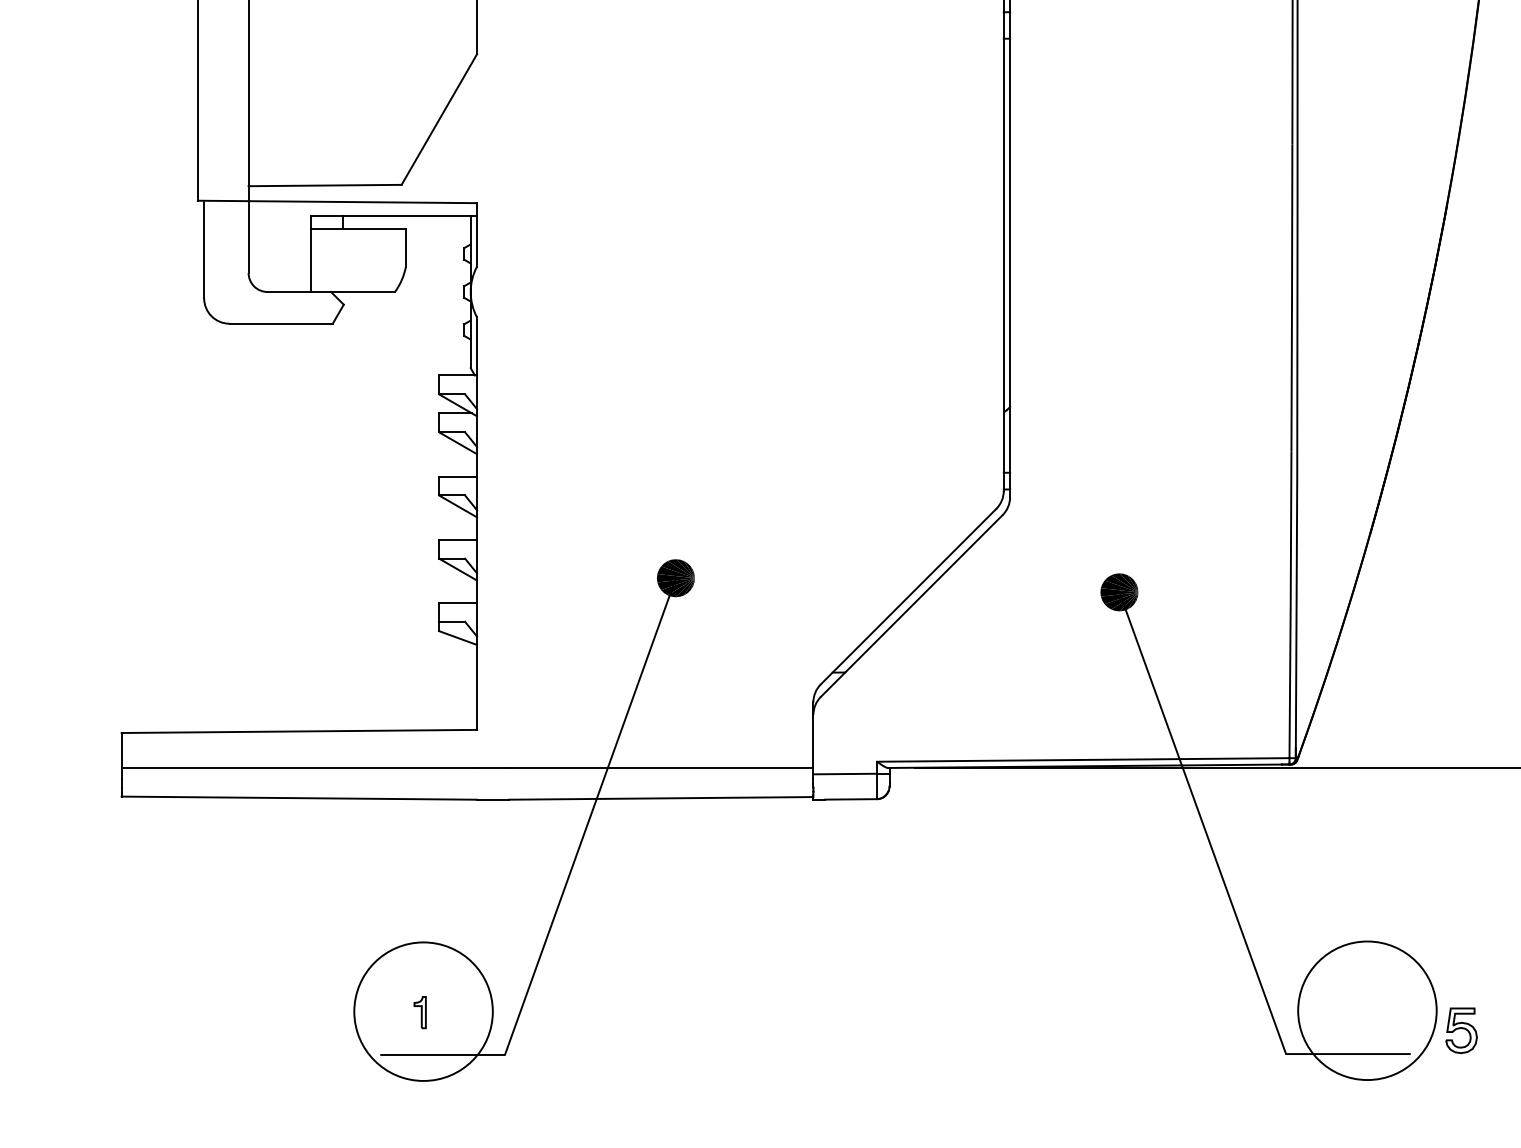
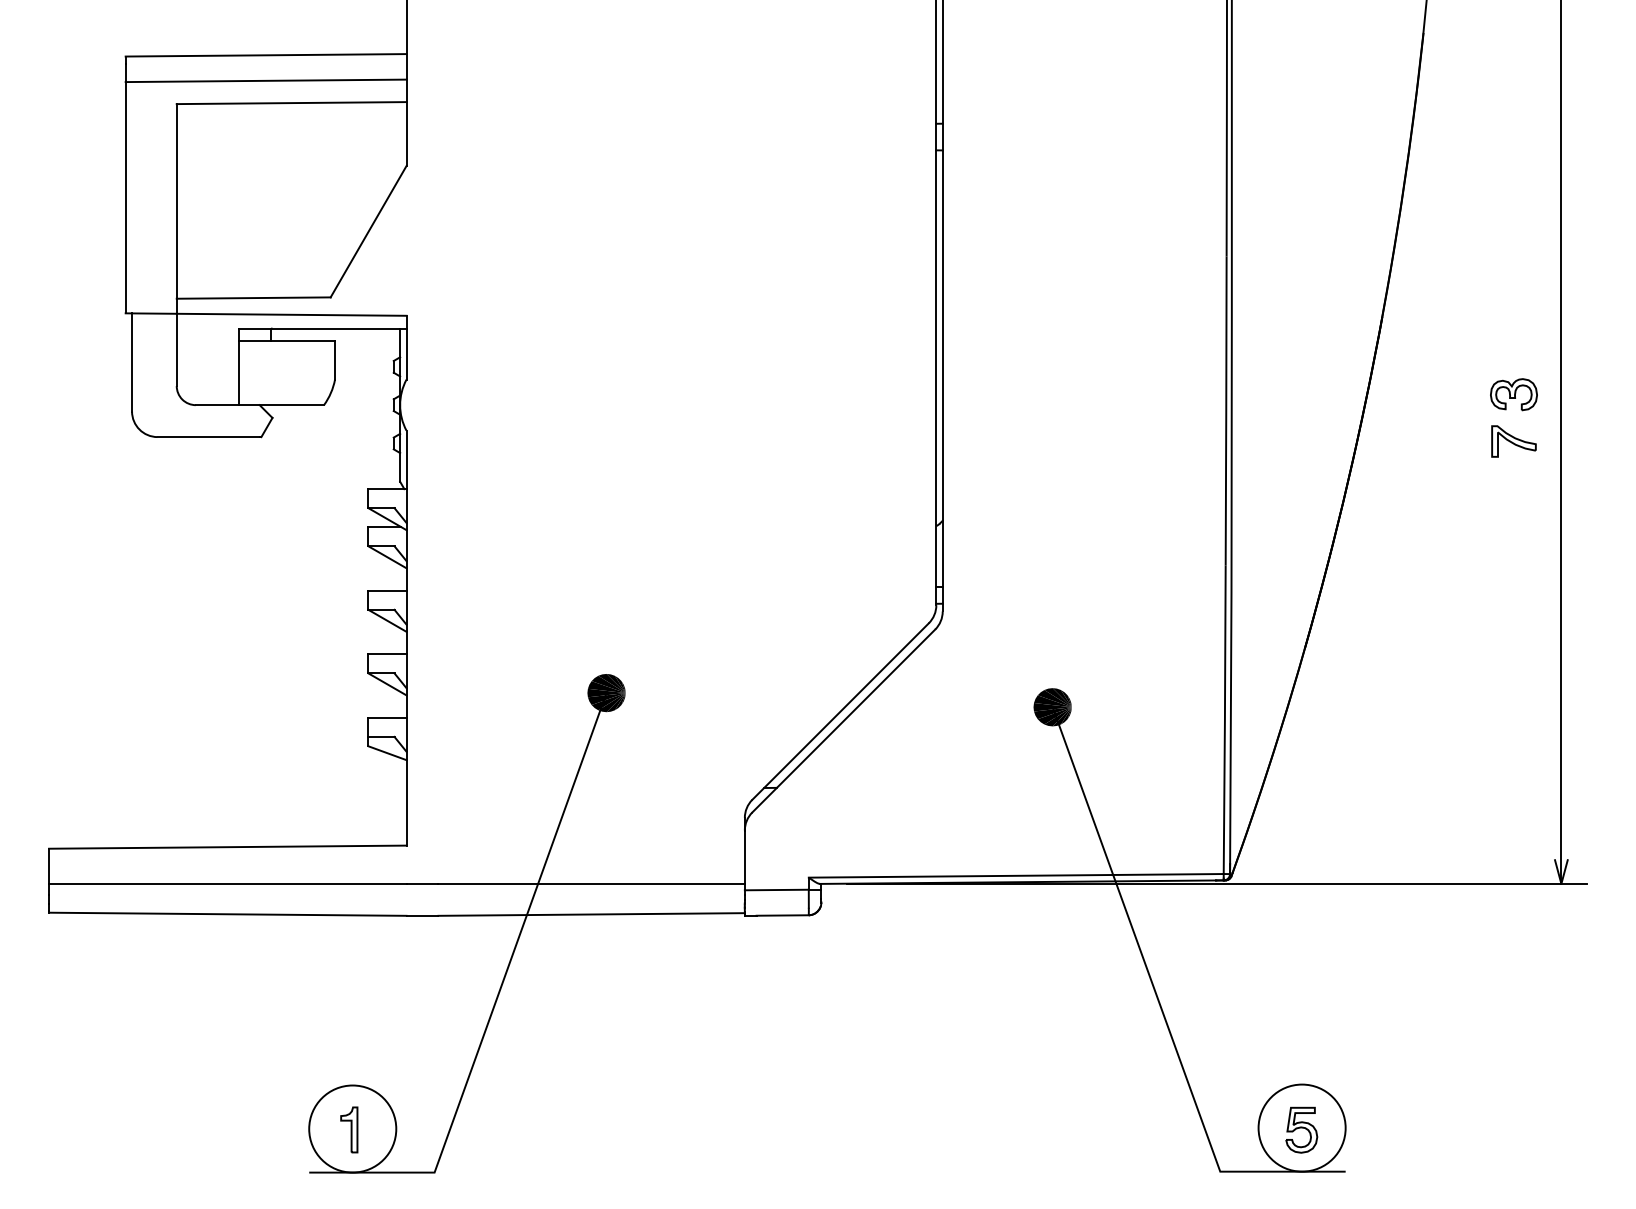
circle: (1366, 1010) -> (1301, 1127), size x0.62
circle: (423, 1011) -> (352, 1128), size x0.62
part: (420, 1012) -> (349, 1129), size x1.43
part: (1461, 1030) -> (1301, 1129), moved

